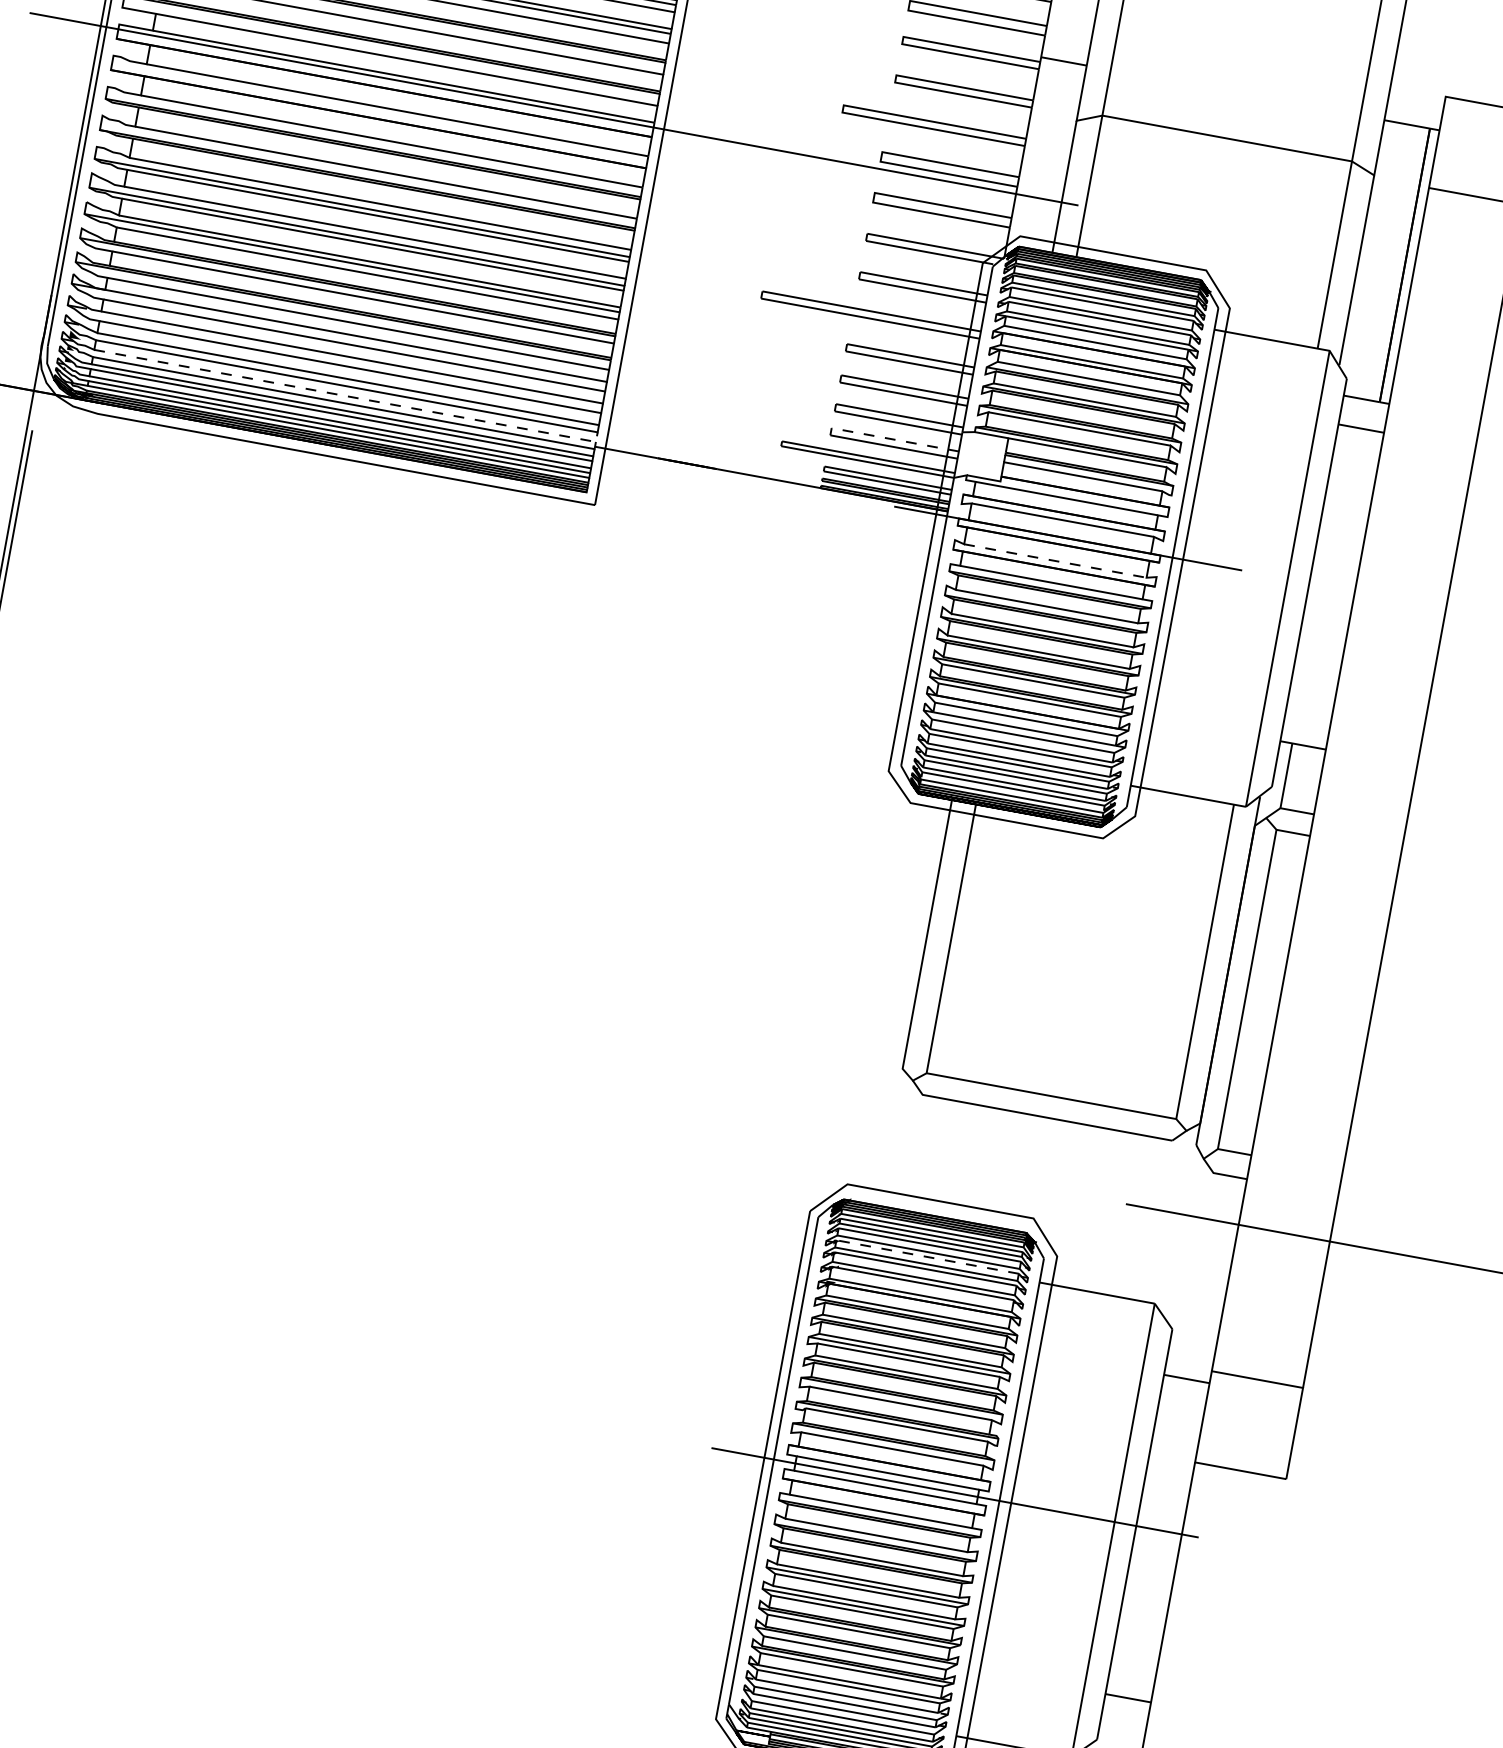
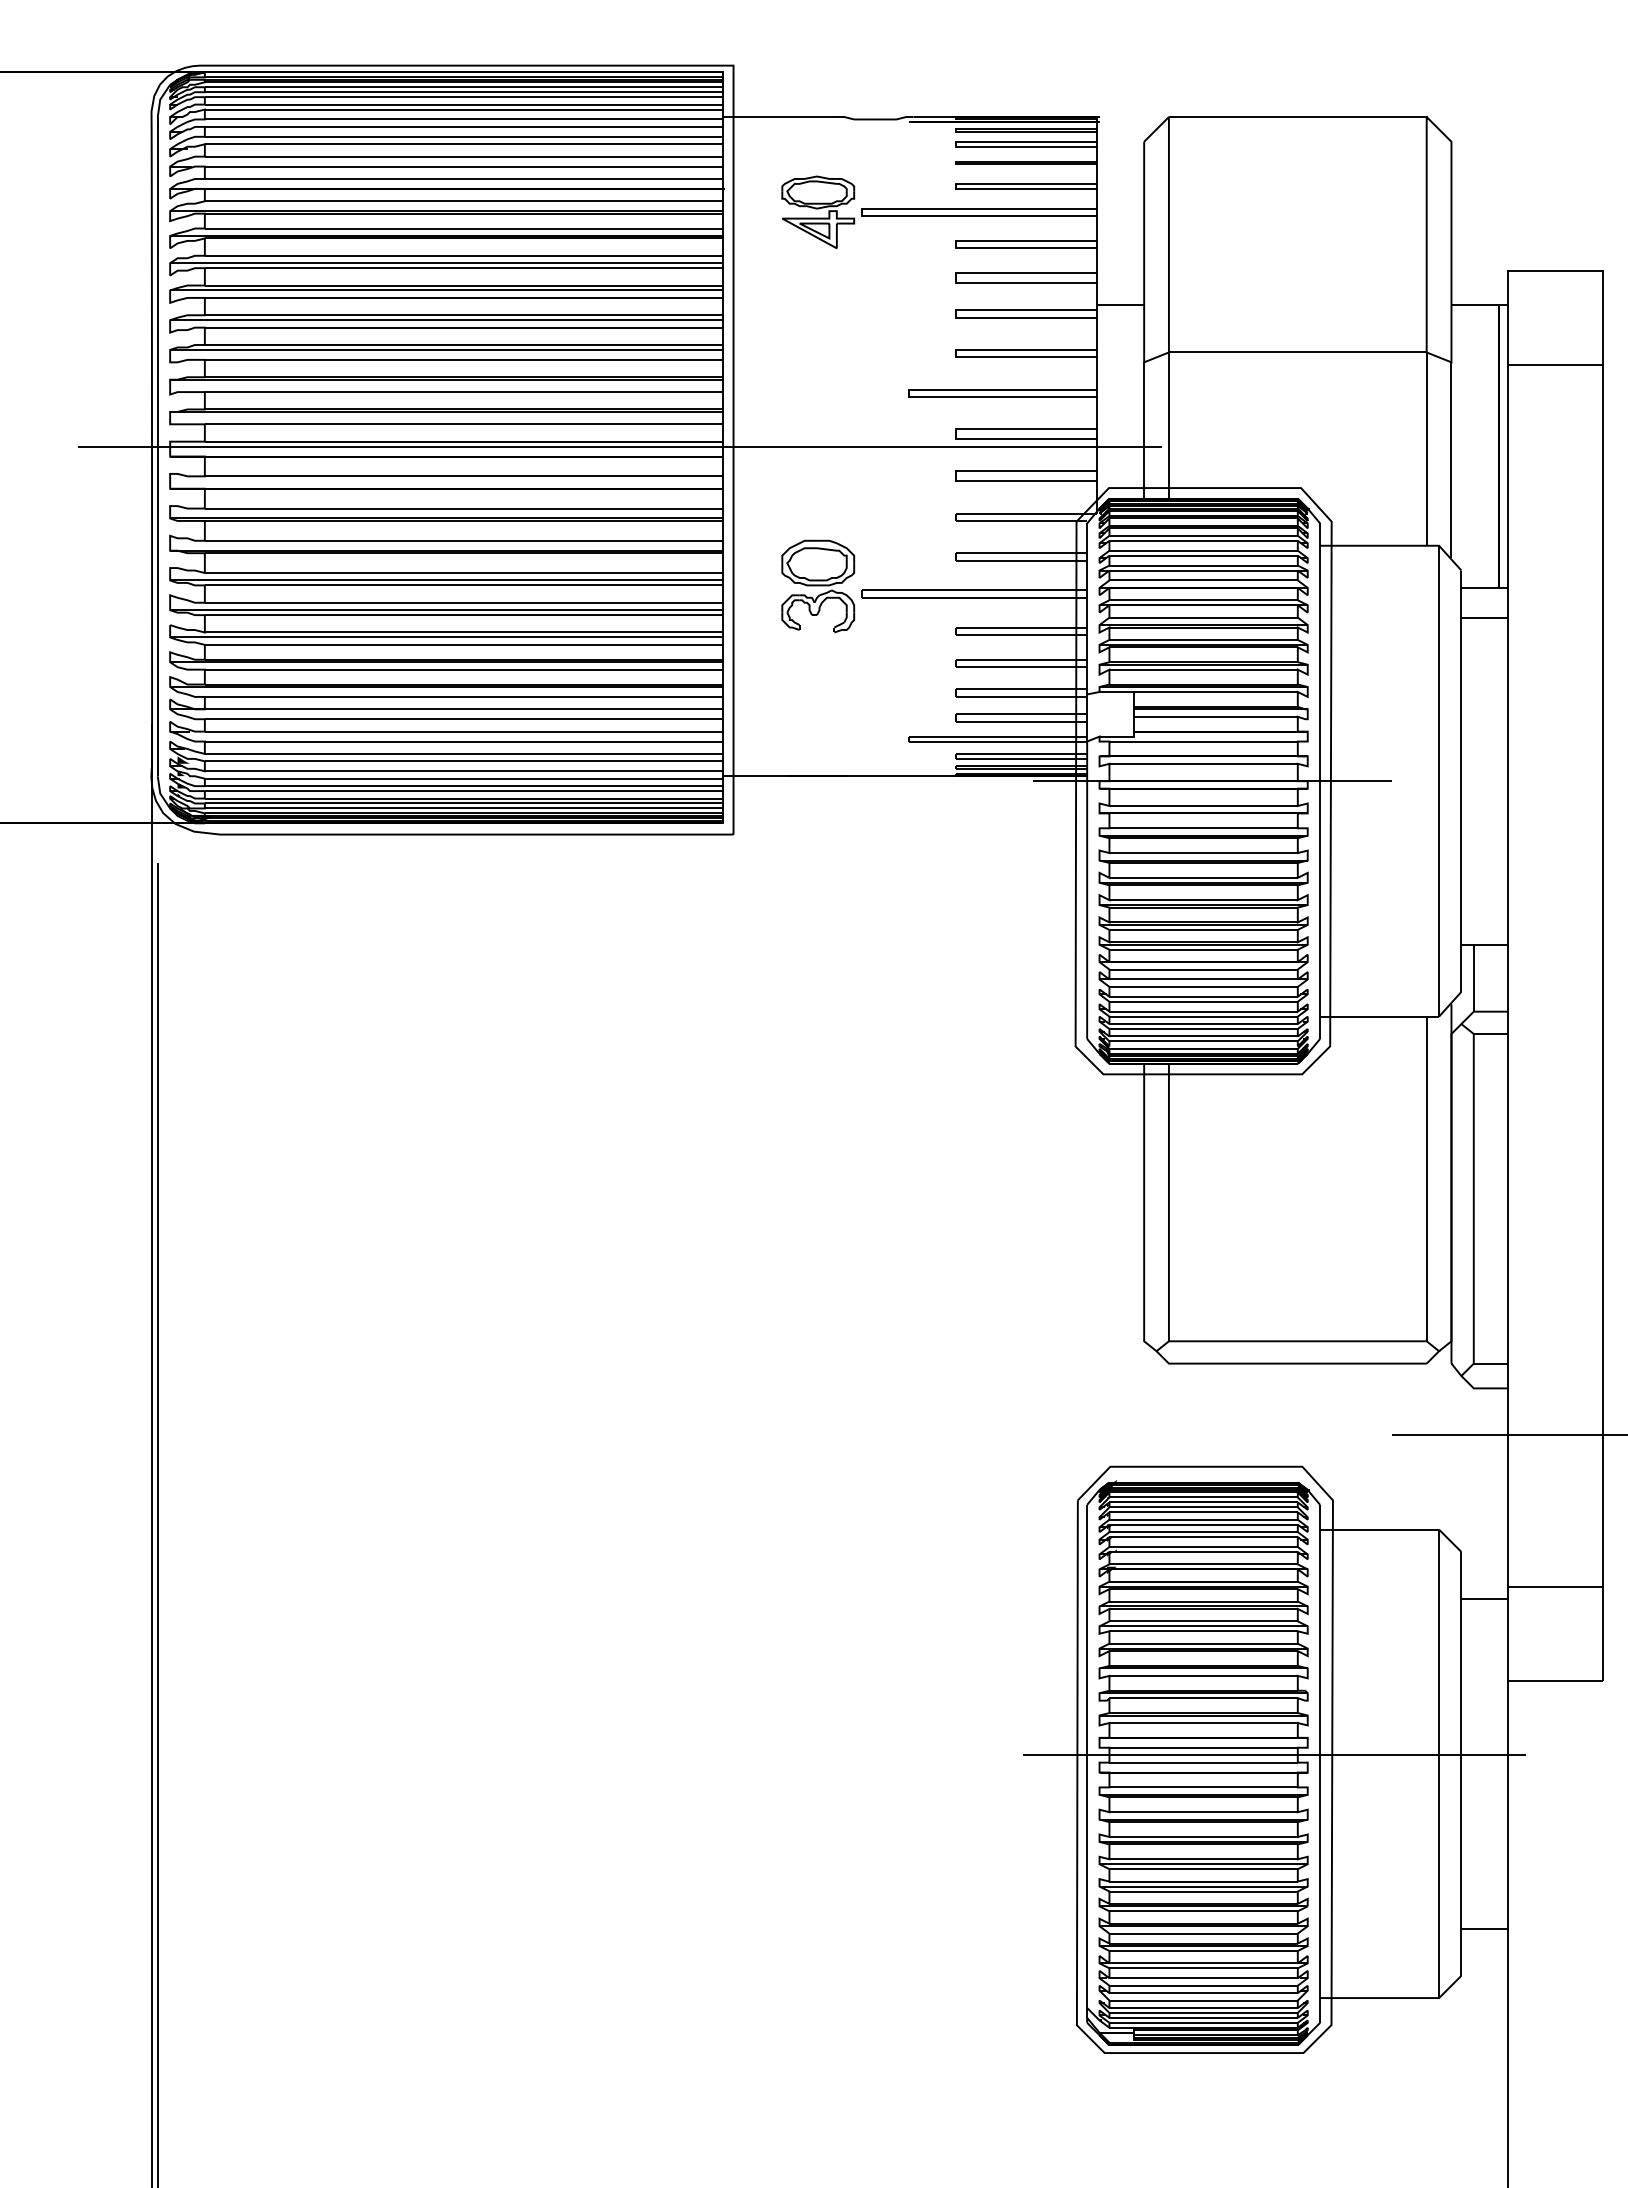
part: (721, 279) -> (818, 586), added
line: (350, 397) -> (469, 771), dashed -> solid
line: (895, 440) -> (1021, 714), dashed -> solid
line: (1056, 560) -> (1204, 805), dashed -> solid
line: (927, 1256) -> (1203, 1524), dashed -> solid

